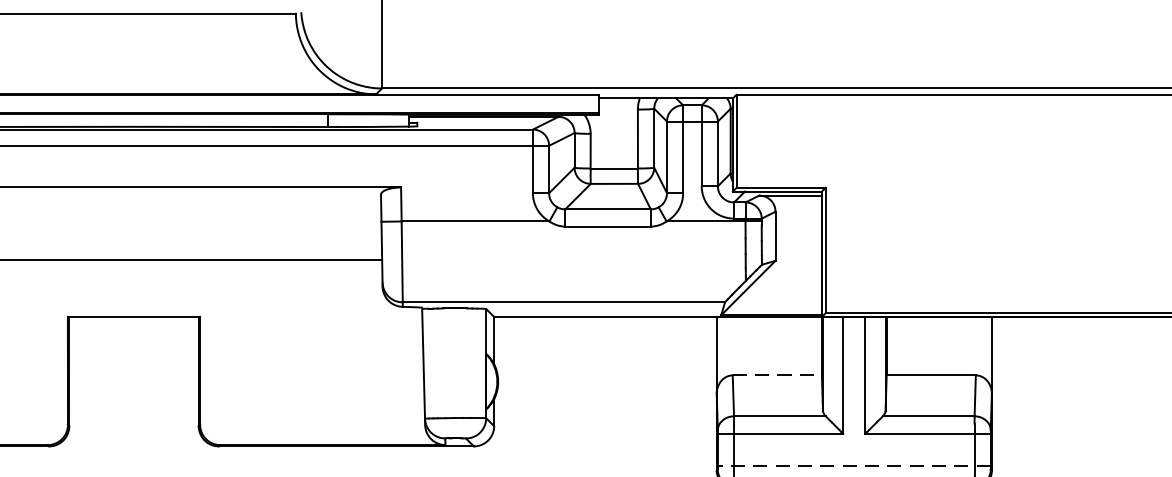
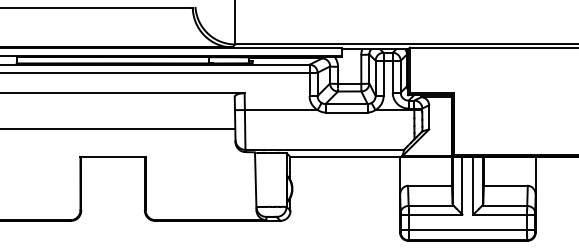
line: (778, 374) -> (430, 185), dashed -> solid
line: (853, 466) -> (467, 230), dashed -> solid

